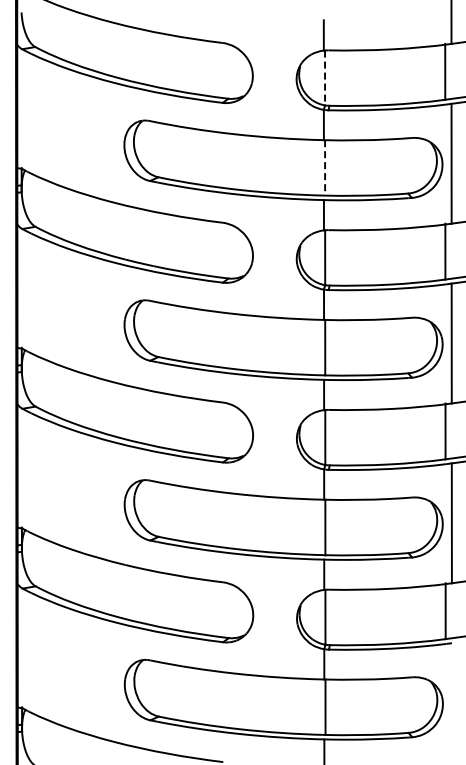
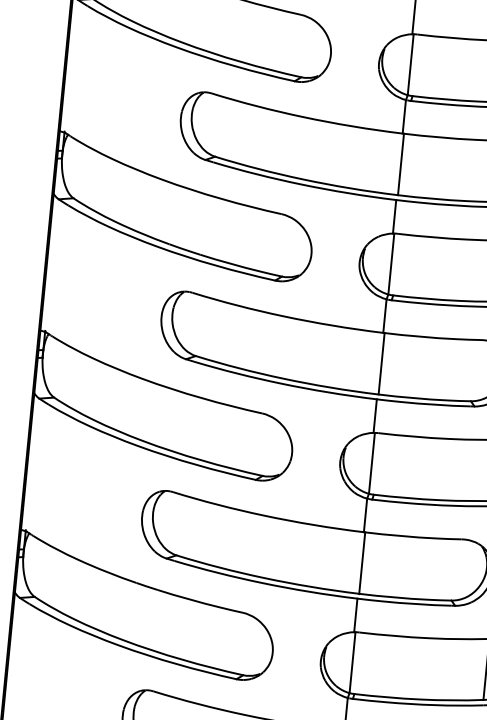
line: (325, 78) -> (411, 65), dashed -> solid
line: (325, 167) -> (401, 164), dashed -> solid

